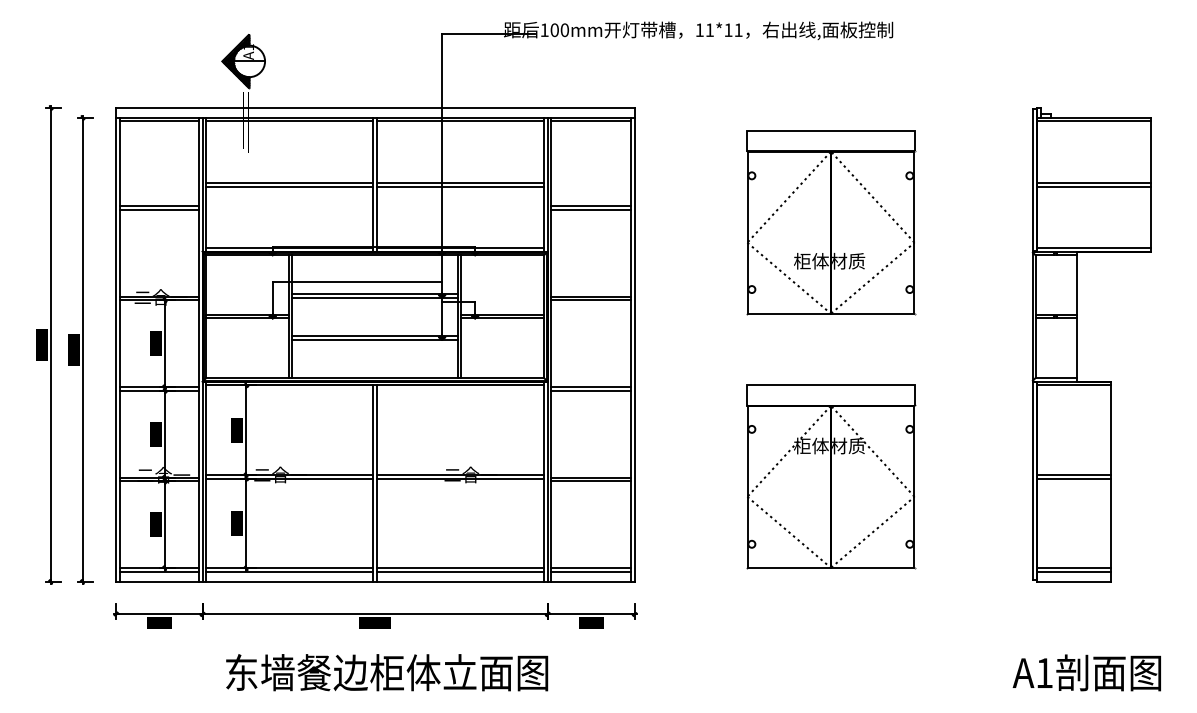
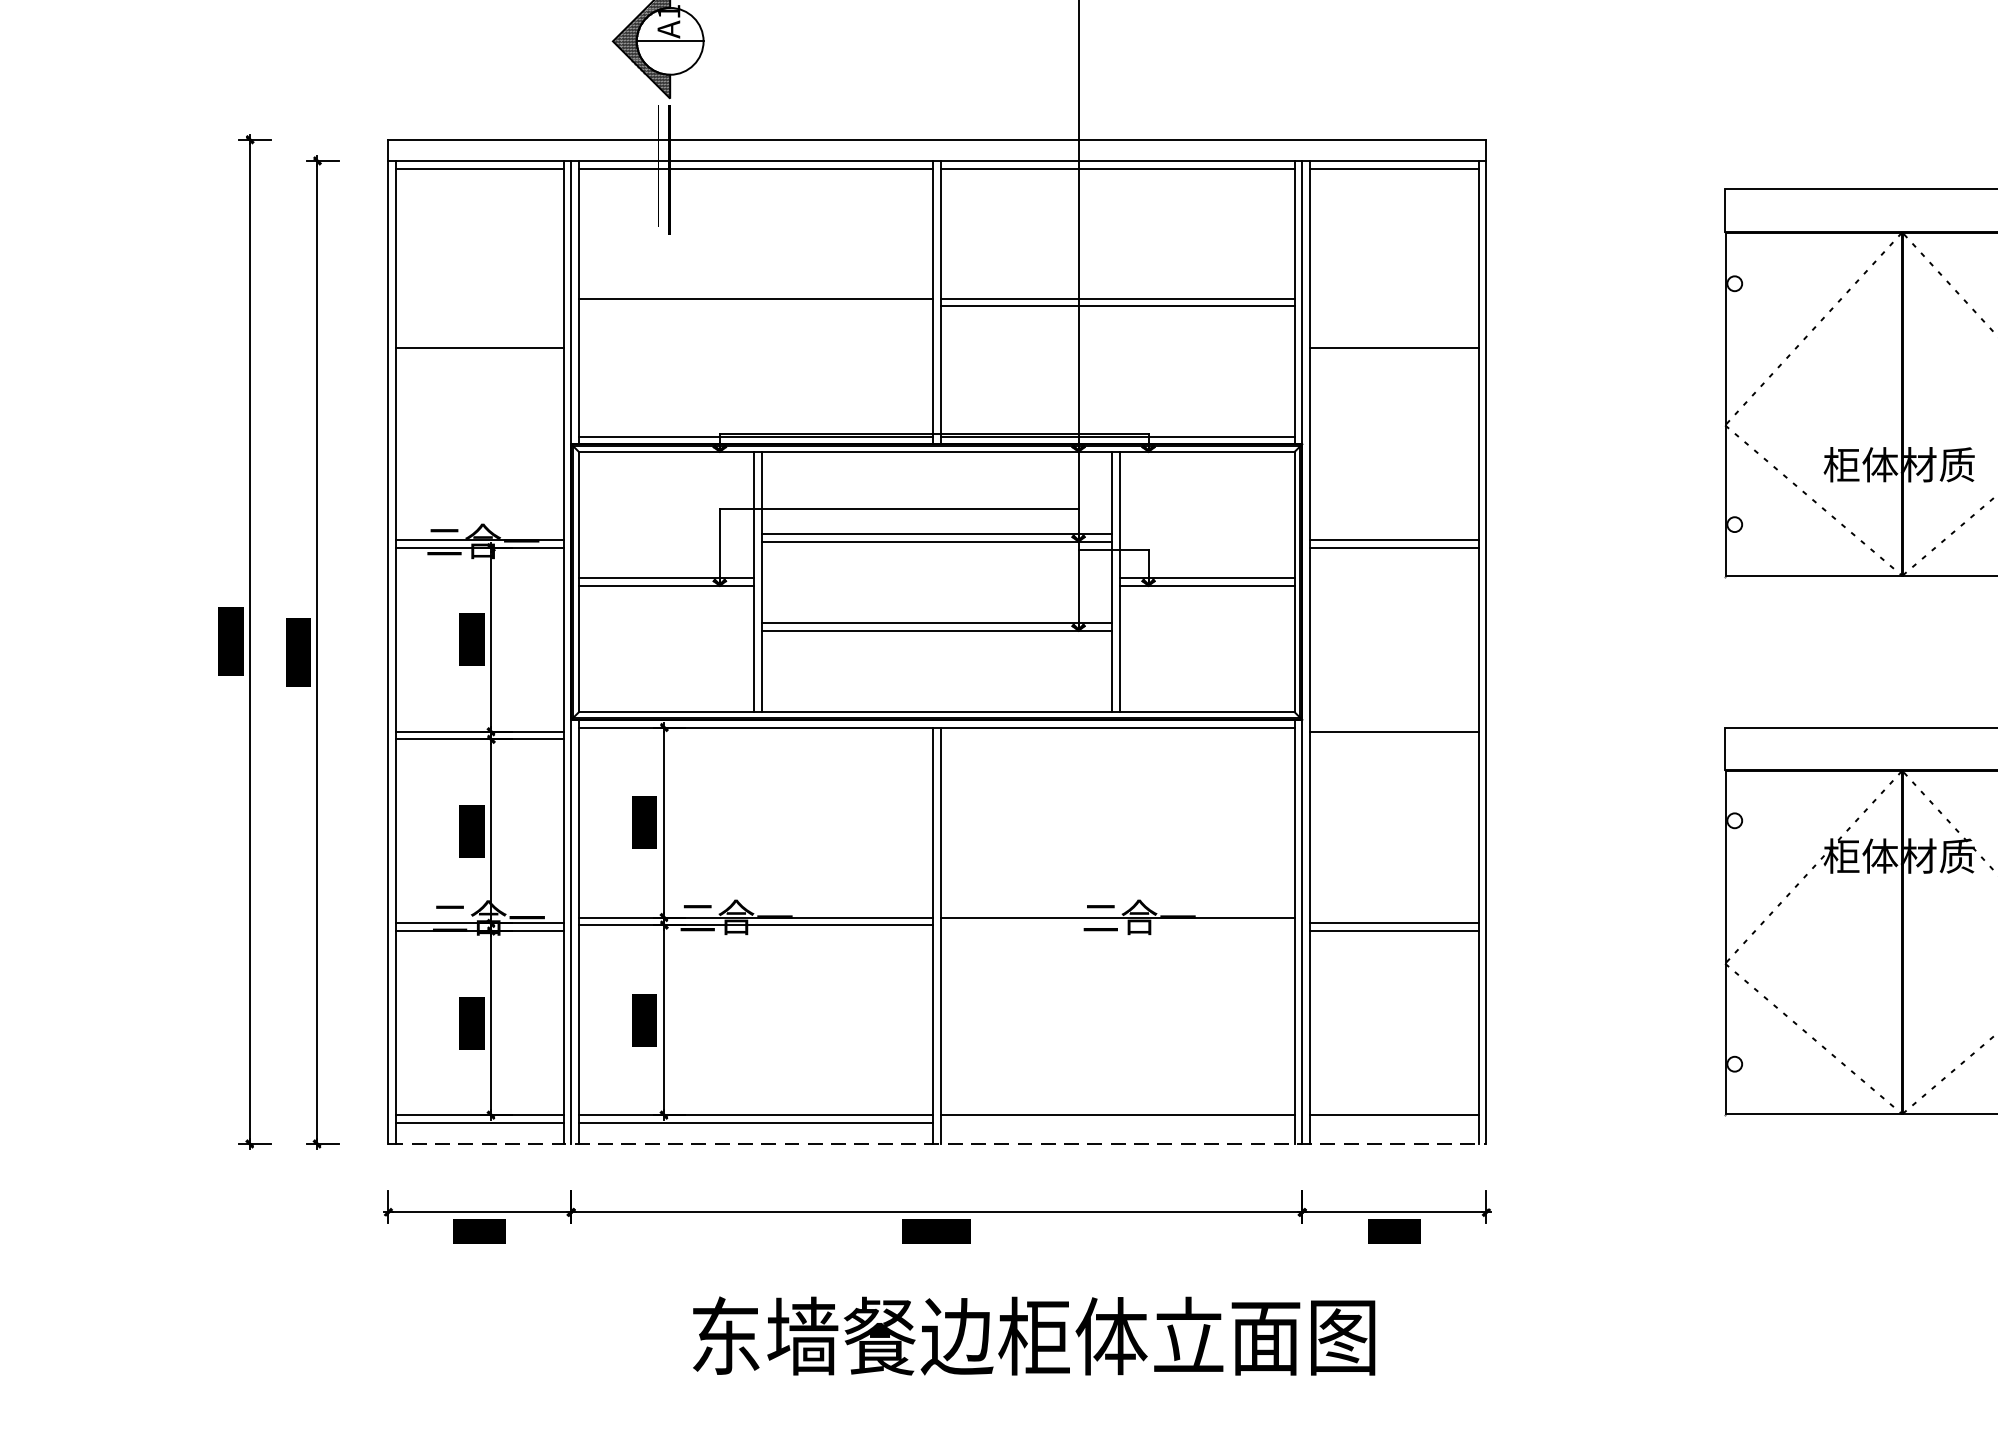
line: (289, 186) -> (755, 306), removed
line: (158, 209) -> (477, 355), removed
line: (591, 209) -> (1395, 355), removed
line: (591, 390) -> (1395, 738), removed
line: (460, 478) -> (1117, 924), removed
line: (460, 571) -> (1117, 1121), removed
line: (591, 571) -> (1395, 1121), removed
line: (375, 581) -> (937, 1143), solid -> dashed
text: (387, 672) -> (1034, 1335), moved

